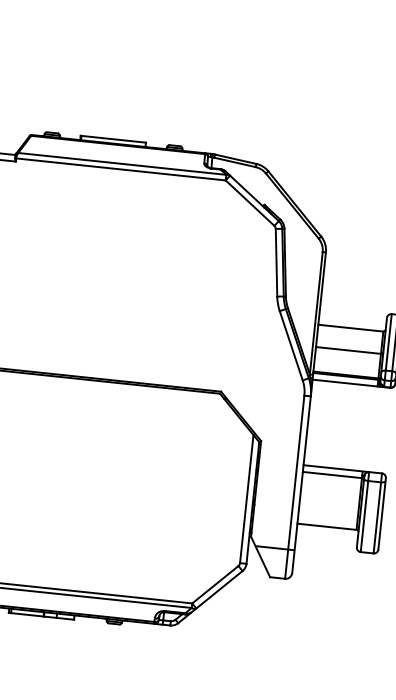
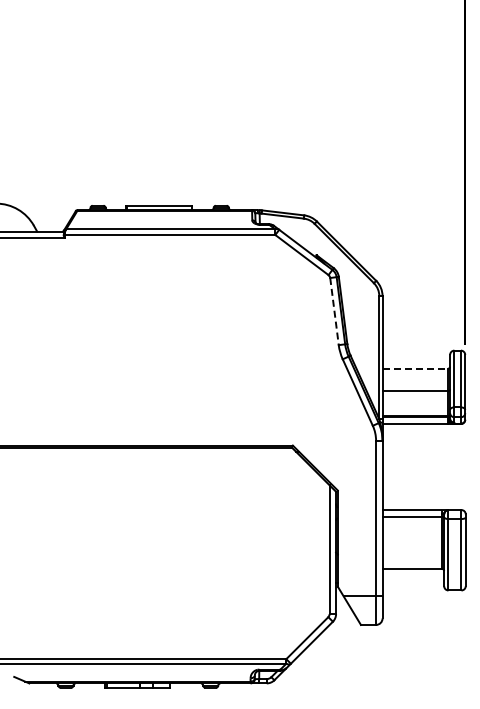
line: (276, 262) -> (334, 311), solid -> dashed
line: (351, 327) -> (415, 368), solid -> dashed

